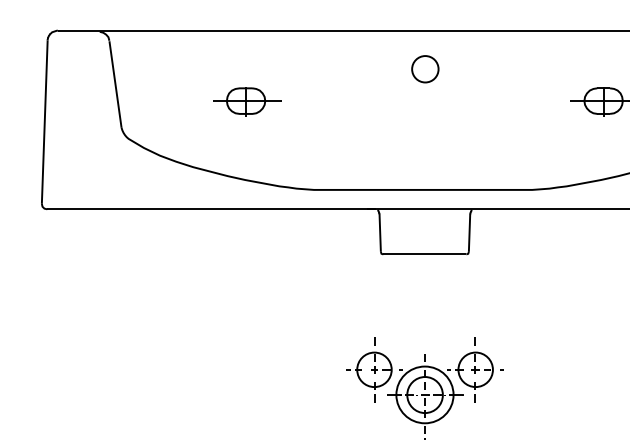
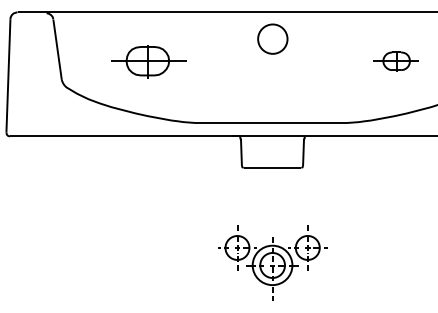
circle: (424, 68) -> (272, 38), size x1.6
part: (246, 101) -> (148, 61), size x1.6

